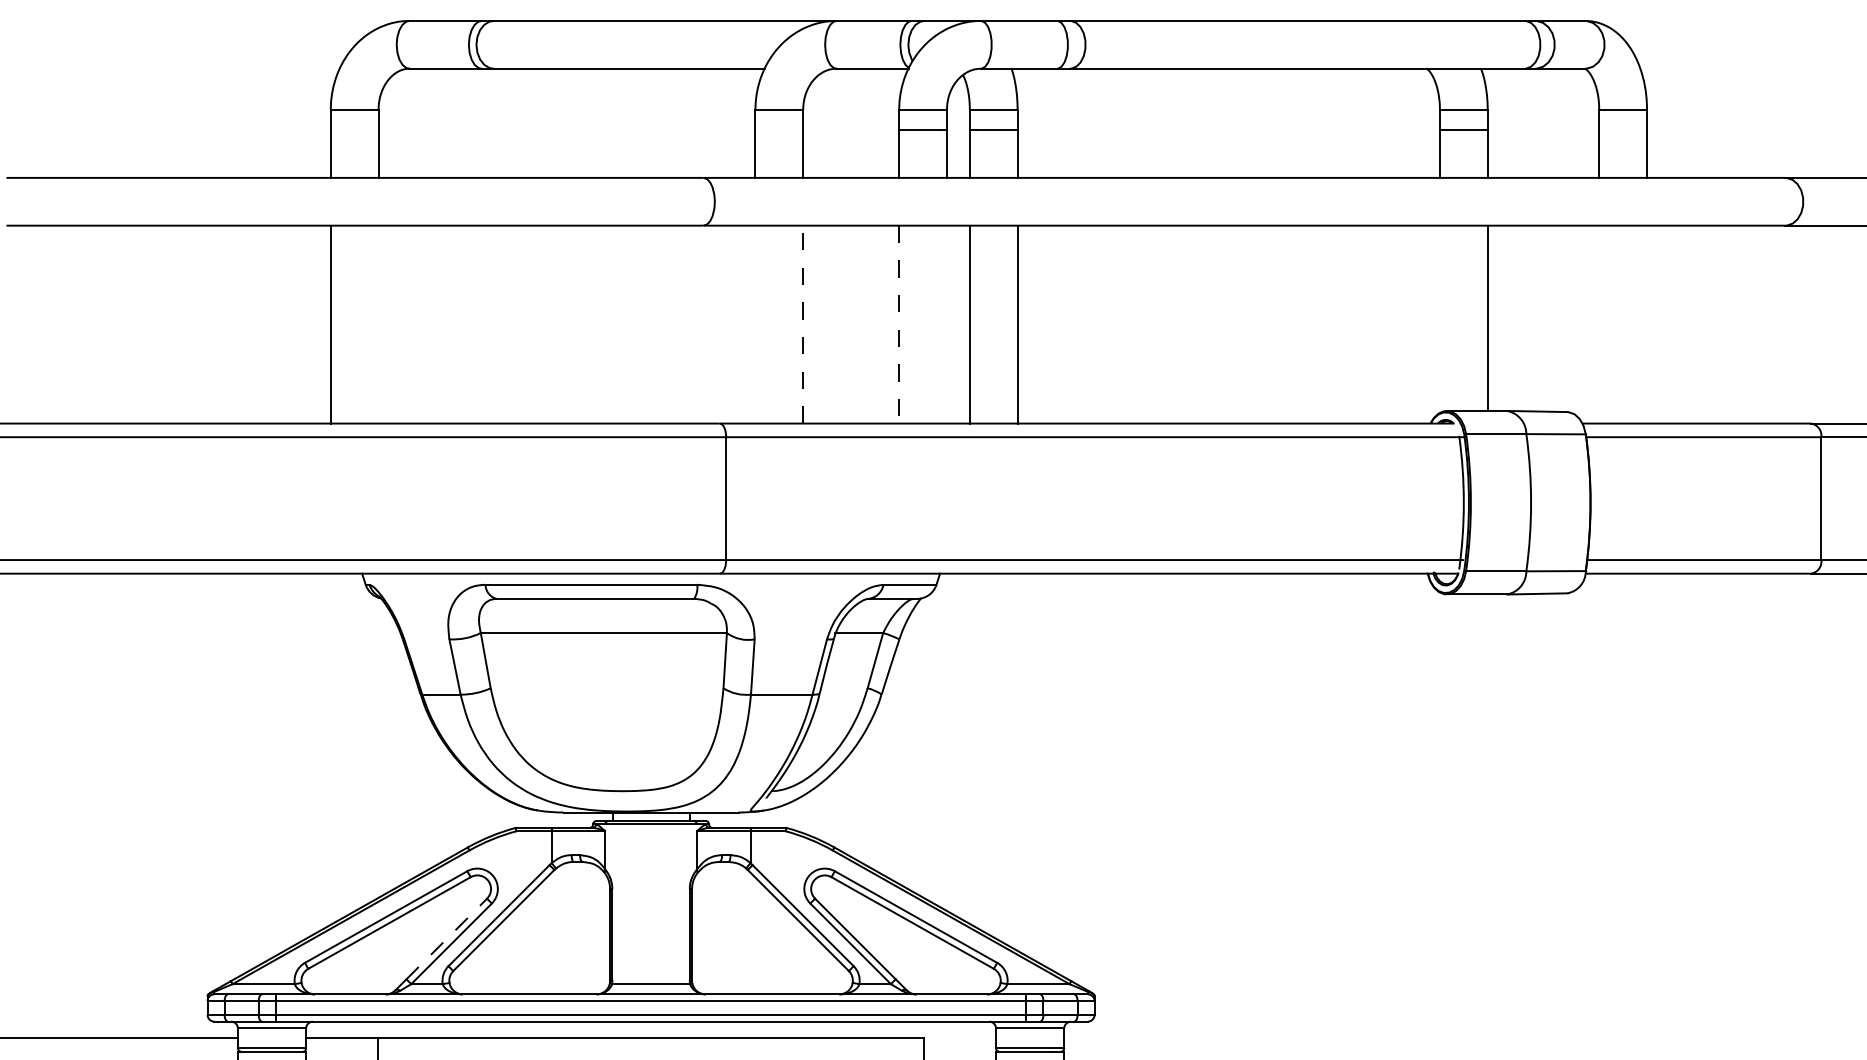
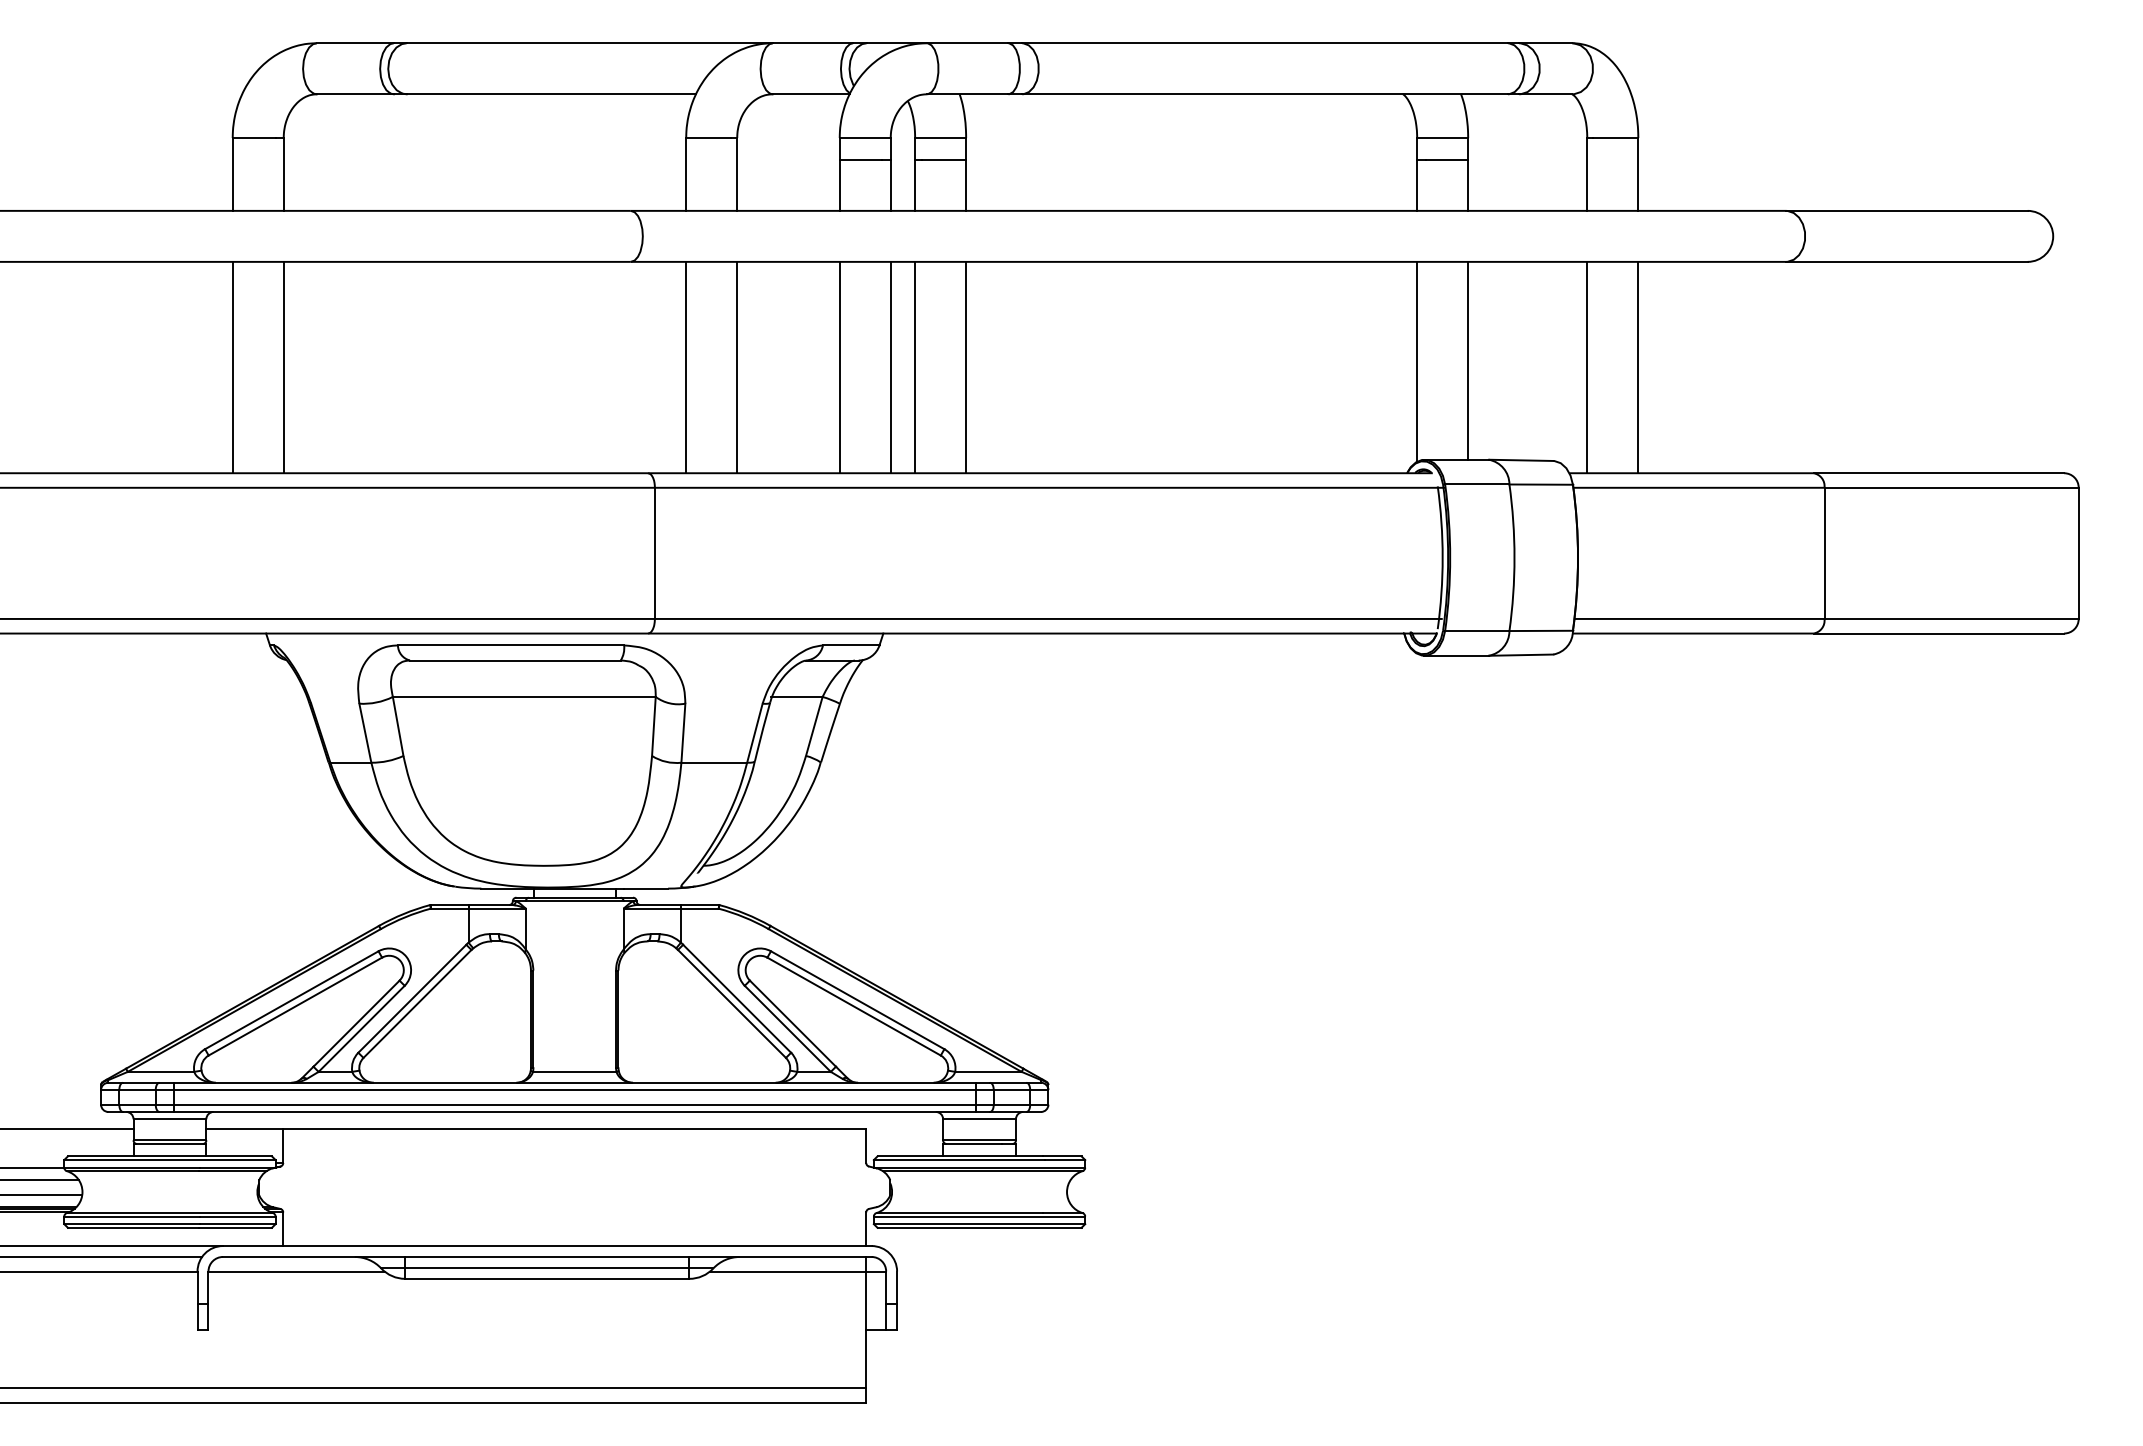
line: (1440, 318) -> (1417, 361), added
line: (378, 324) -> (283, 367), added
line: (755, 324) -> (686, 367), added
line: (803, 324) -> (737, 367), dashed -> solid
line: (899, 324) -> (839, 367), dashed -> solid
line: (946, 324) -> (890, 367), added
line: (1599, 324) -> (1587, 367), added
line: (1647, 324) -> (1638, 367), added
line: (446, 938) -> (356, 1023), dashed -> solid

